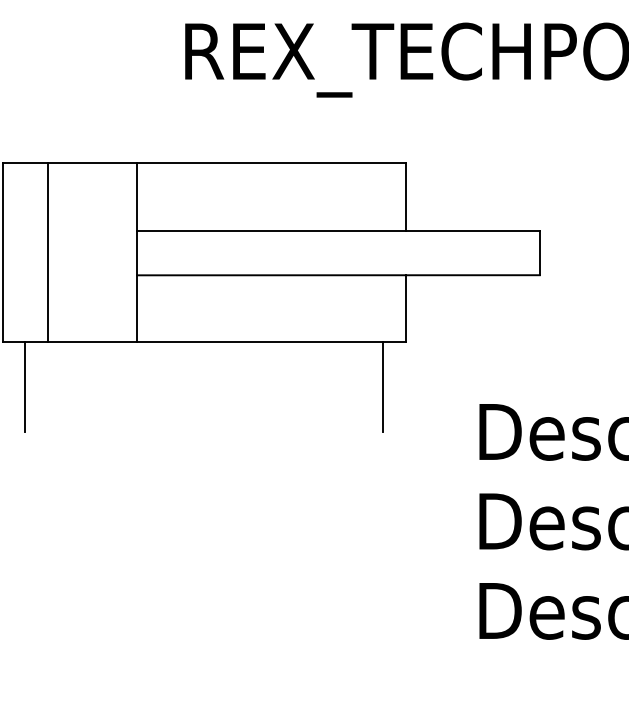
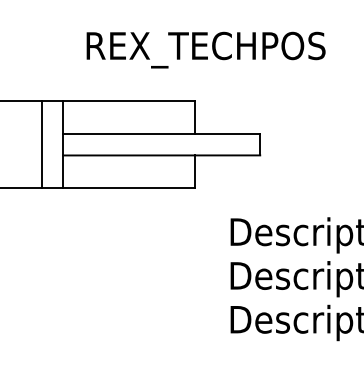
line: (47, 252) -> (42, 144), moved
line: (25, 387) -> (8, 210), removed
line: (383, 387) -> (183, 210), removed

